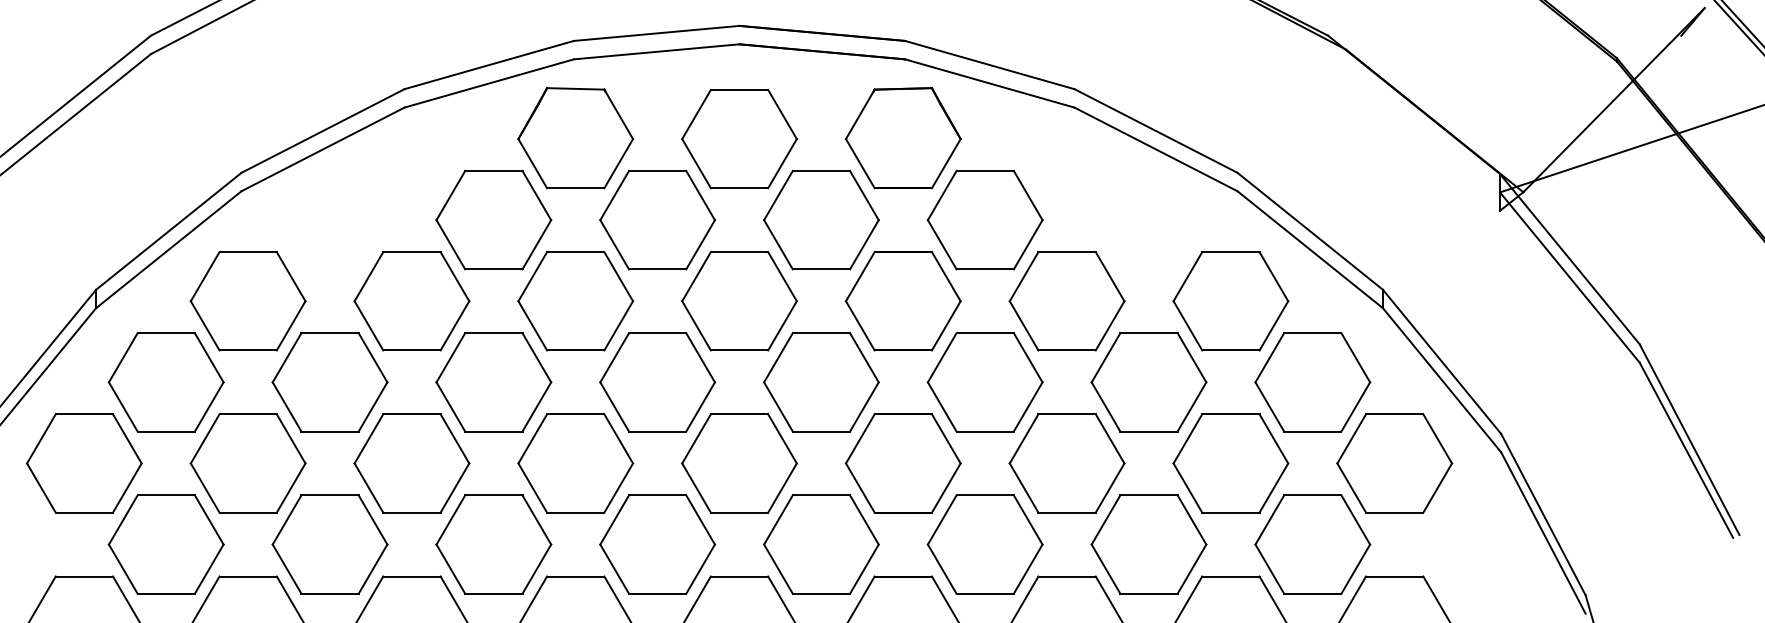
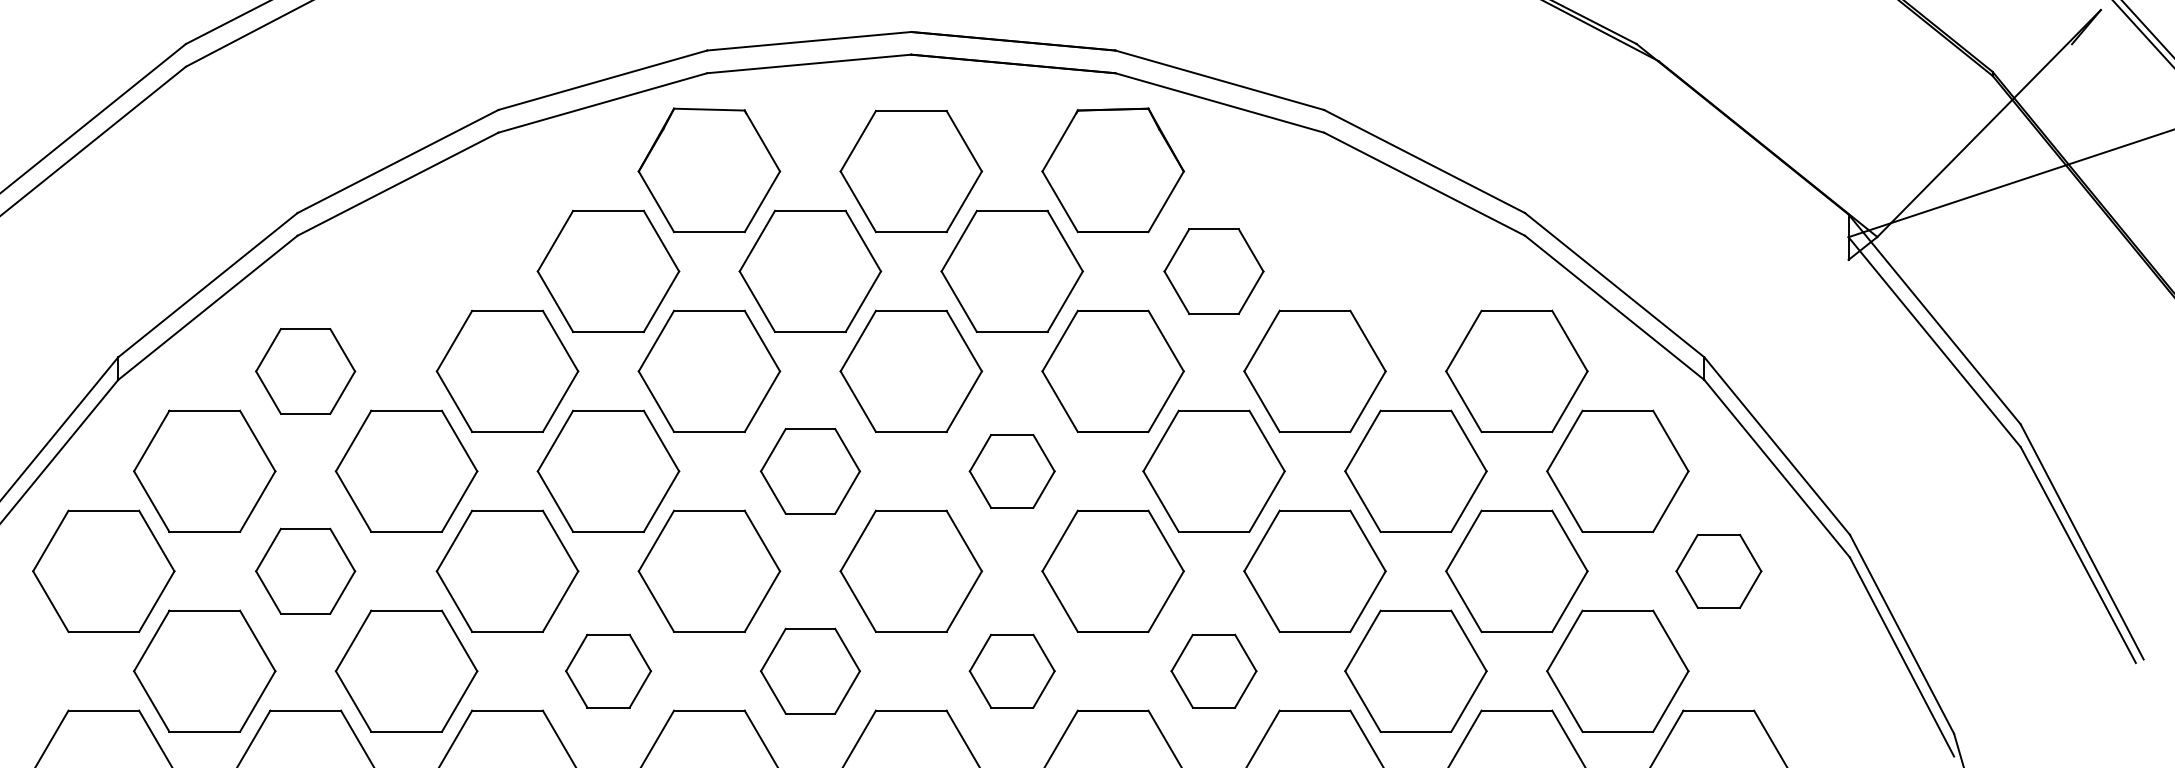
part: (984, 220) -> (1213, 271), size x0.7
part: (247, 301) -> (304, 371), size x0.7
part: (657, 382) -> (810, 471), size x0.7
part: (821, 382) -> (1012, 471), size x0.6
part: (247, 463) -> (304, 571), size x0.7
part: (1394, 463) -> (1718, 571), size x0.6
part: (493, 544) -> (608, 671), size x0.6
part: (657, 544) -> (810, 671), size x0.7
part: (821, 544) -> (1012, 671), size x0.6
part: (984, 544) -> (1213, 671), size x0.6

